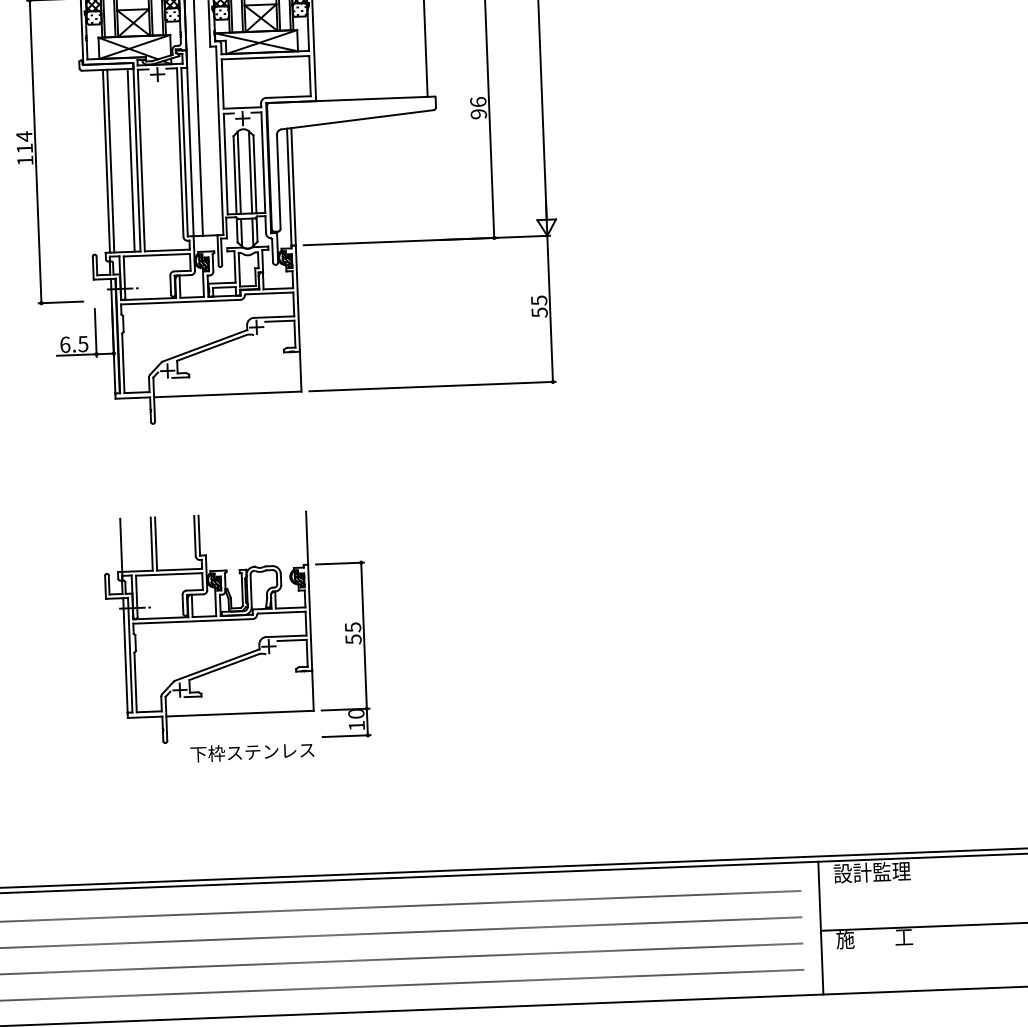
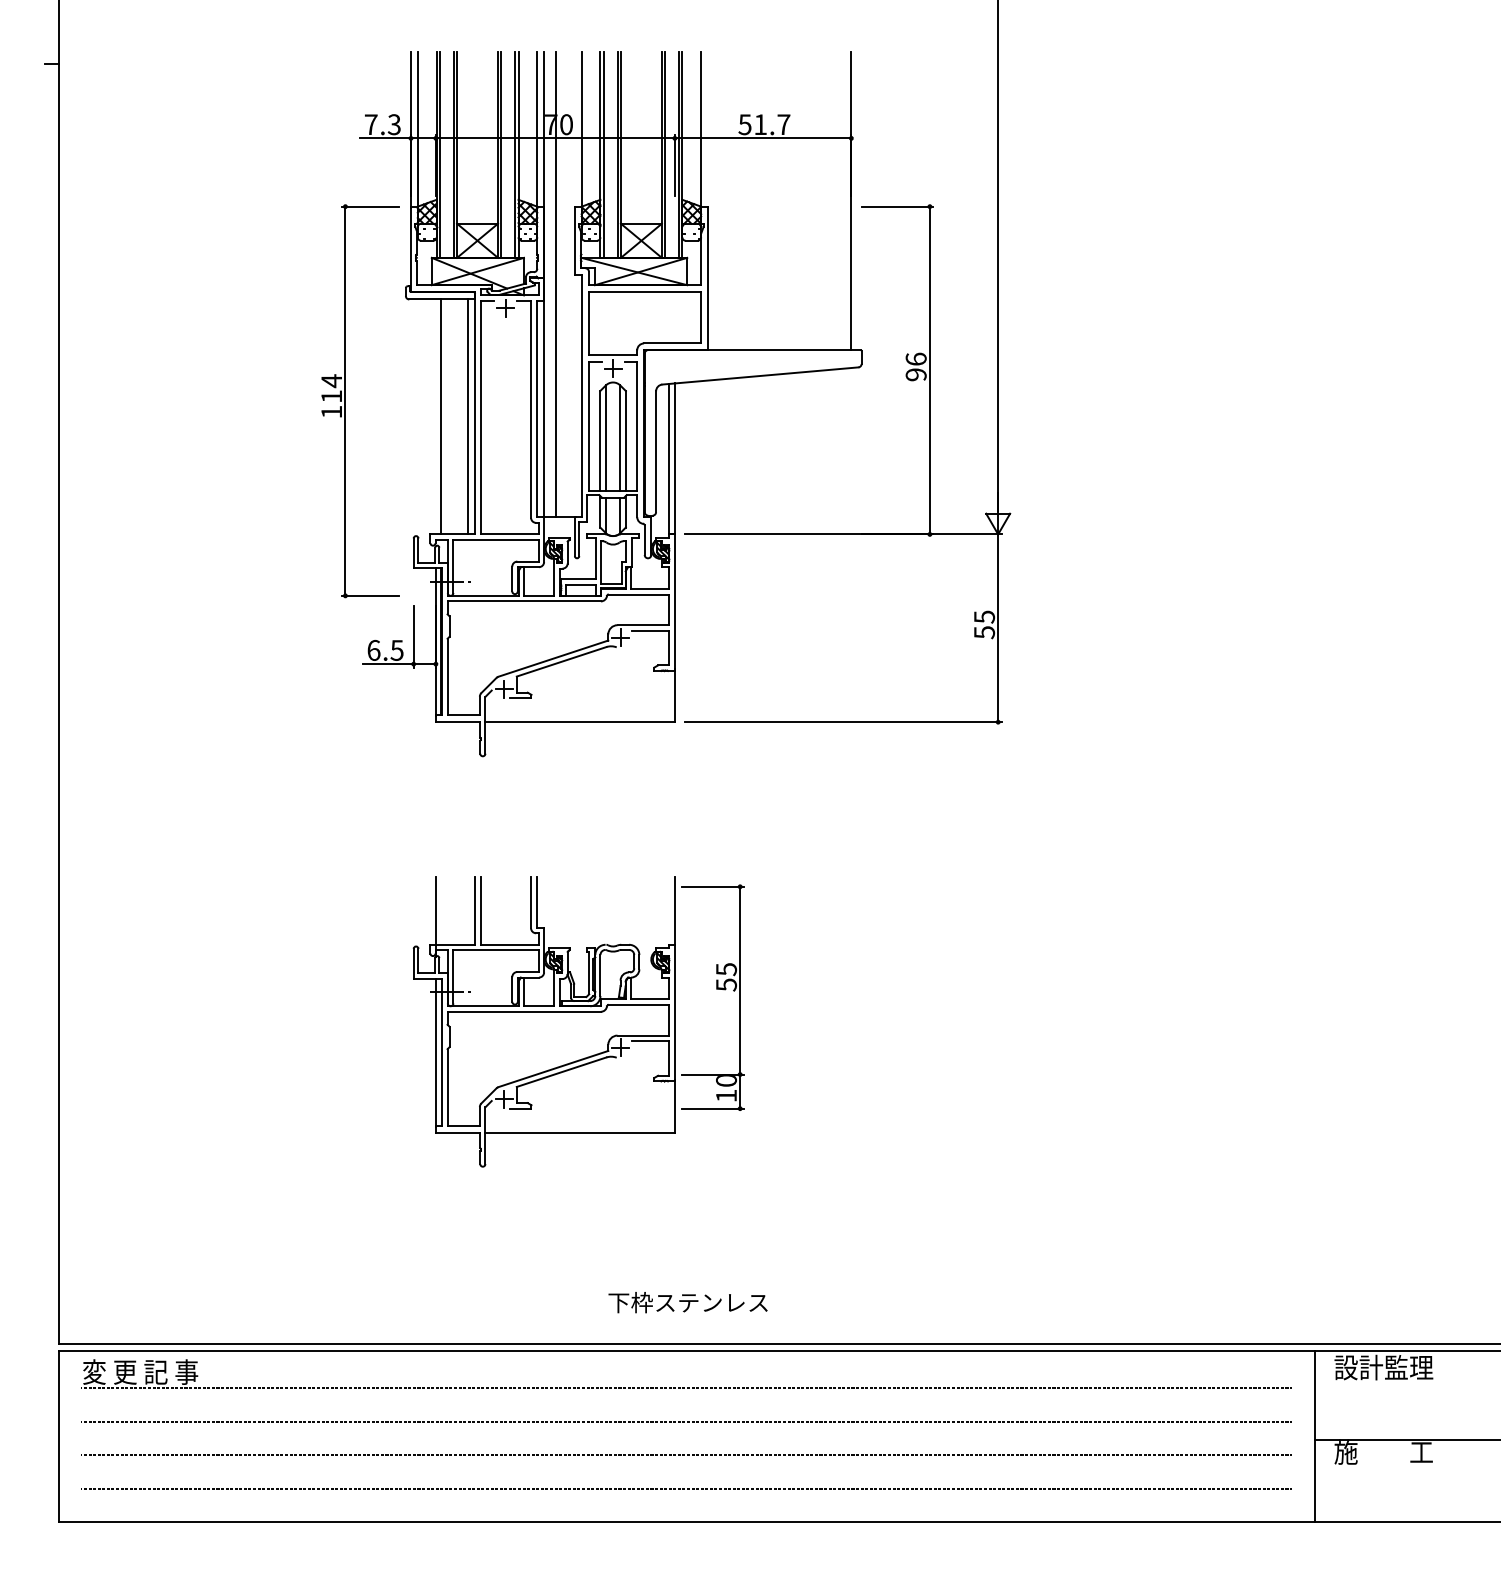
line: (106, 160) -> (435, 416), removed
part: (345, 643) -> (716, 989), moved
text: (251, 752) -> (687, 1302), moved

